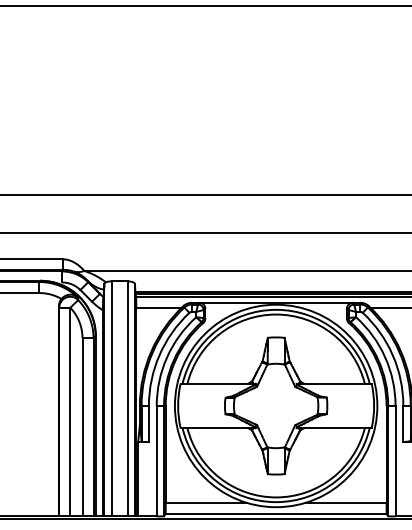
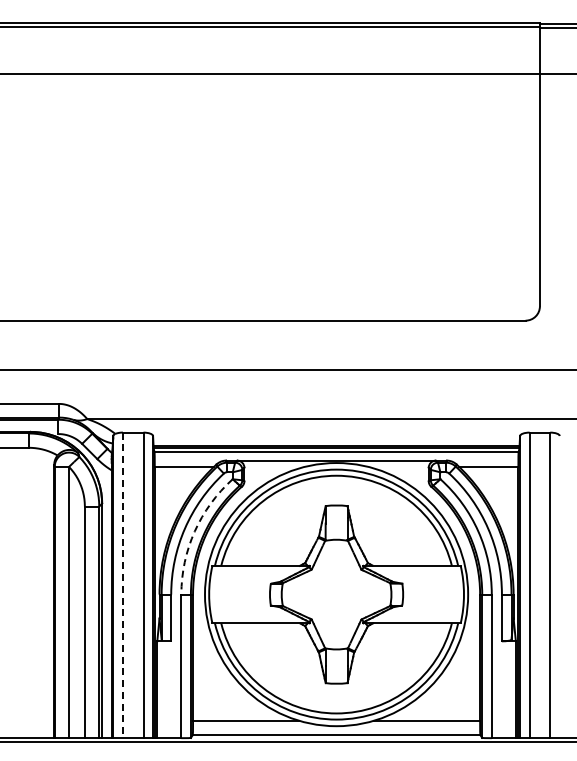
arc: (166, 357) -> (194, 531), solid -> dashed
line: (111, 398) -> (122, 585), solid -> dashed

